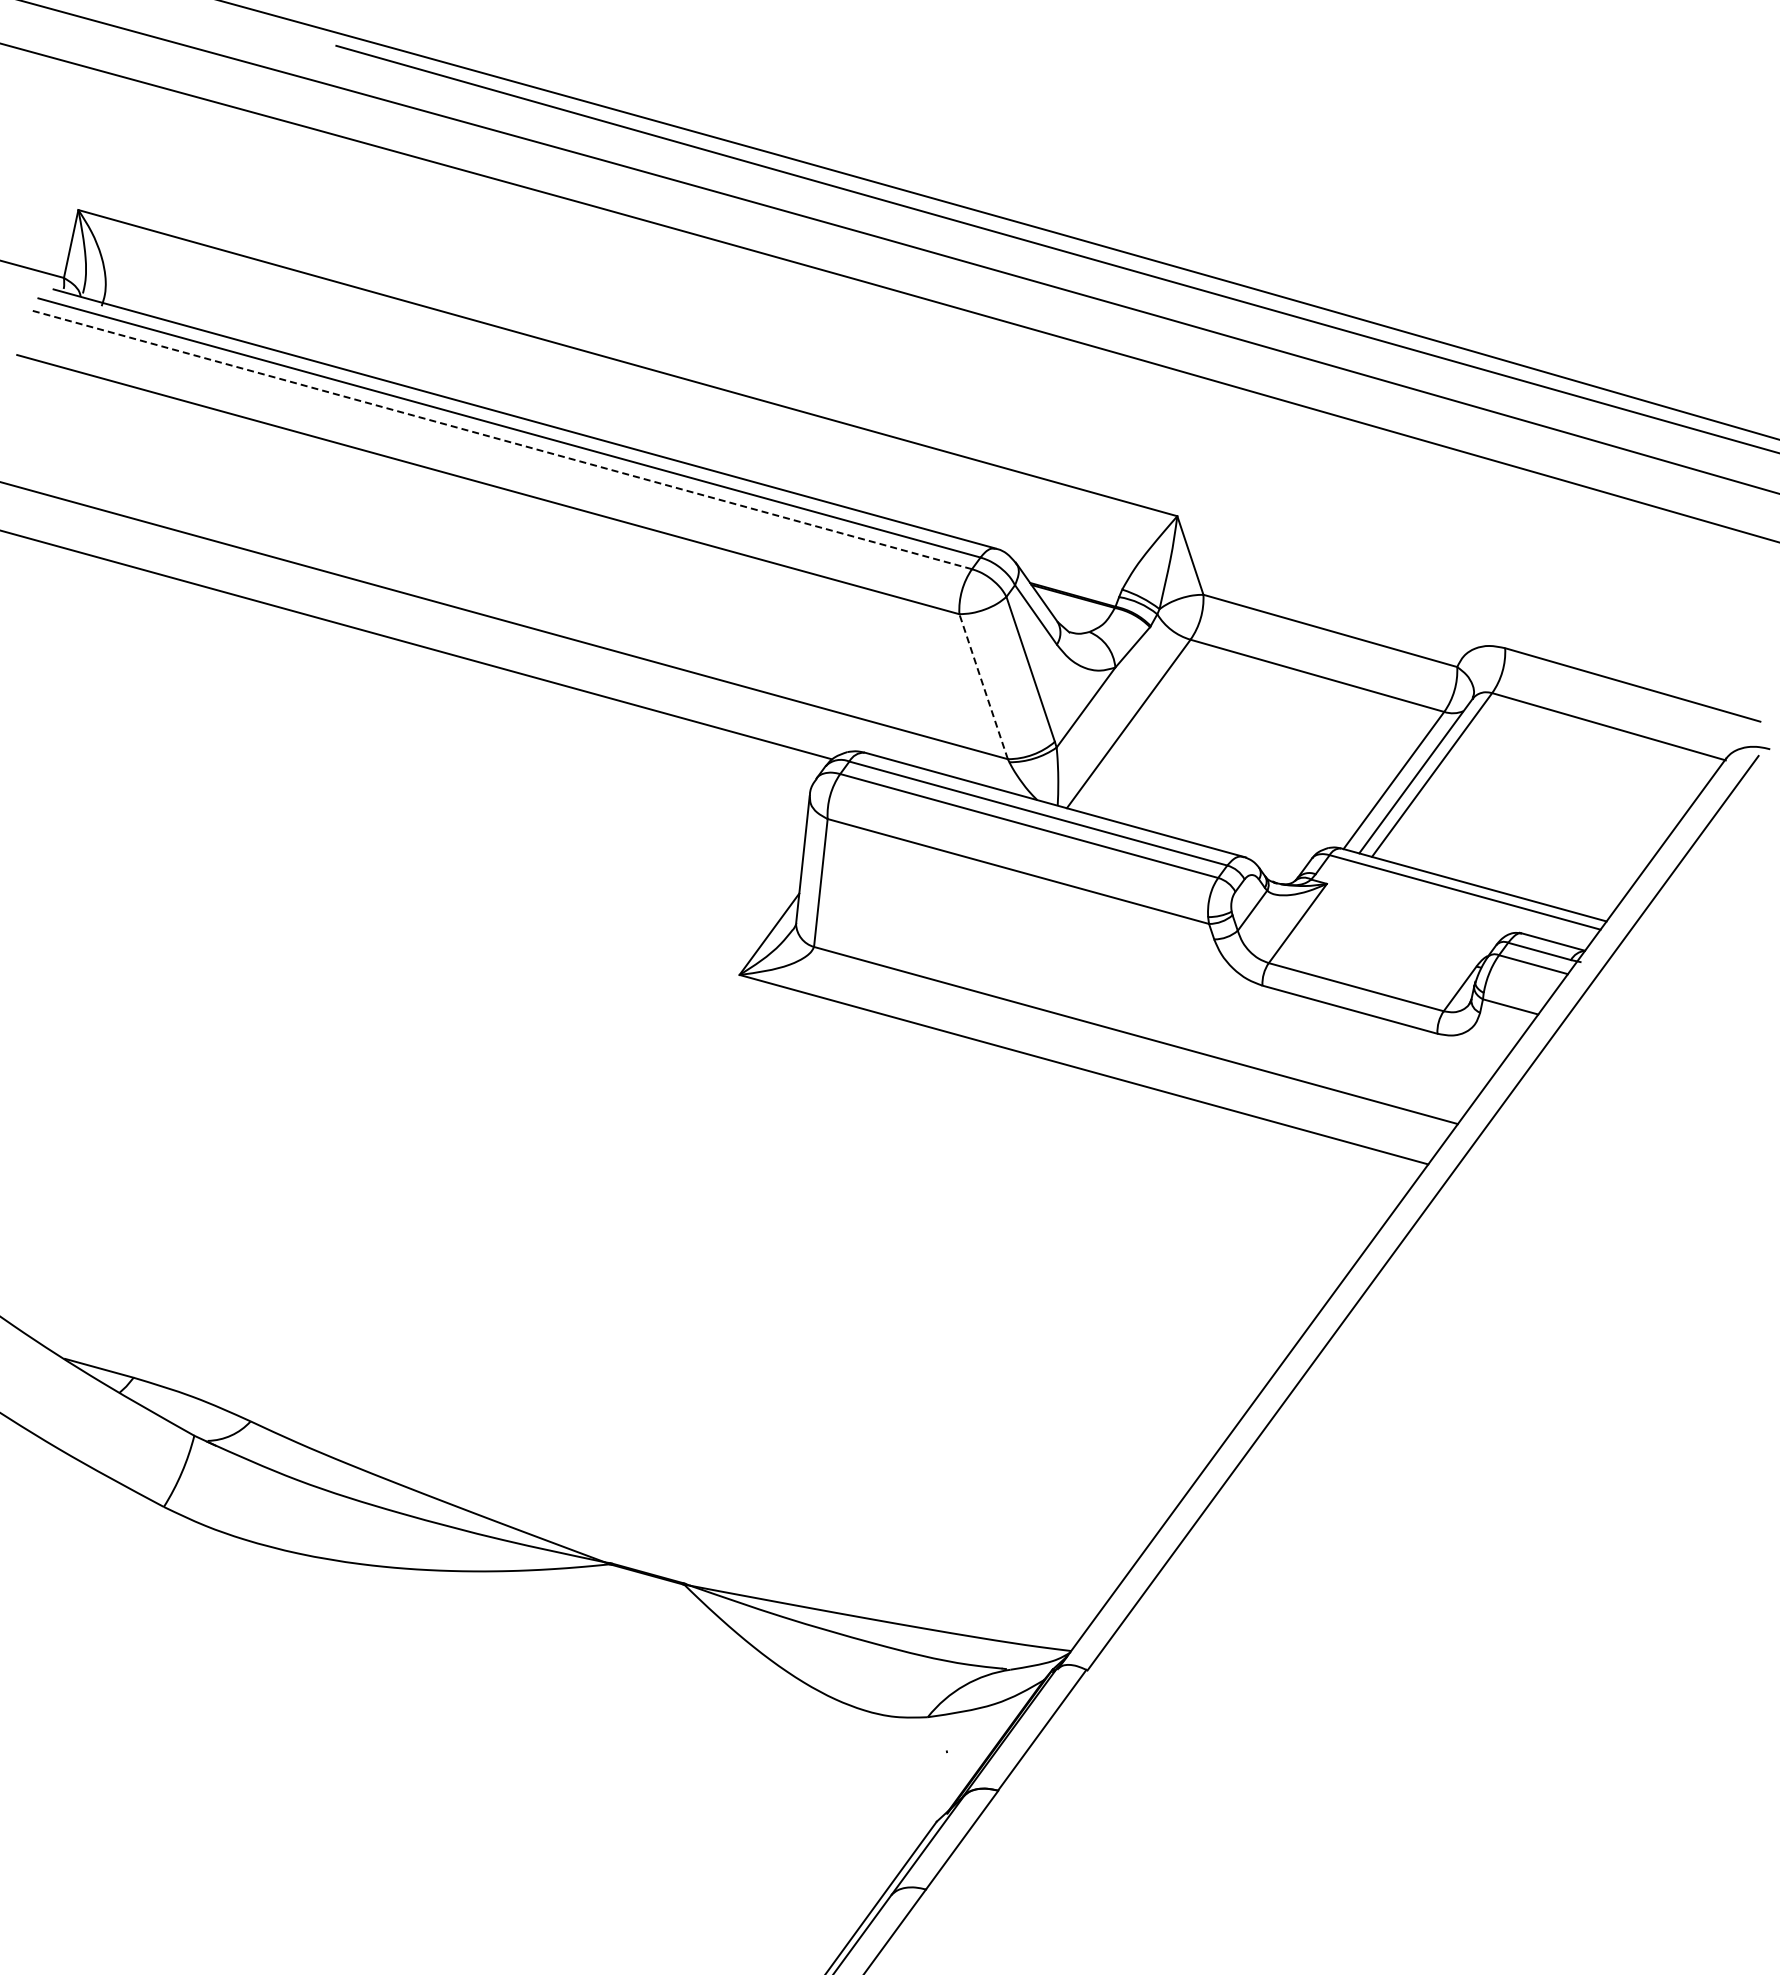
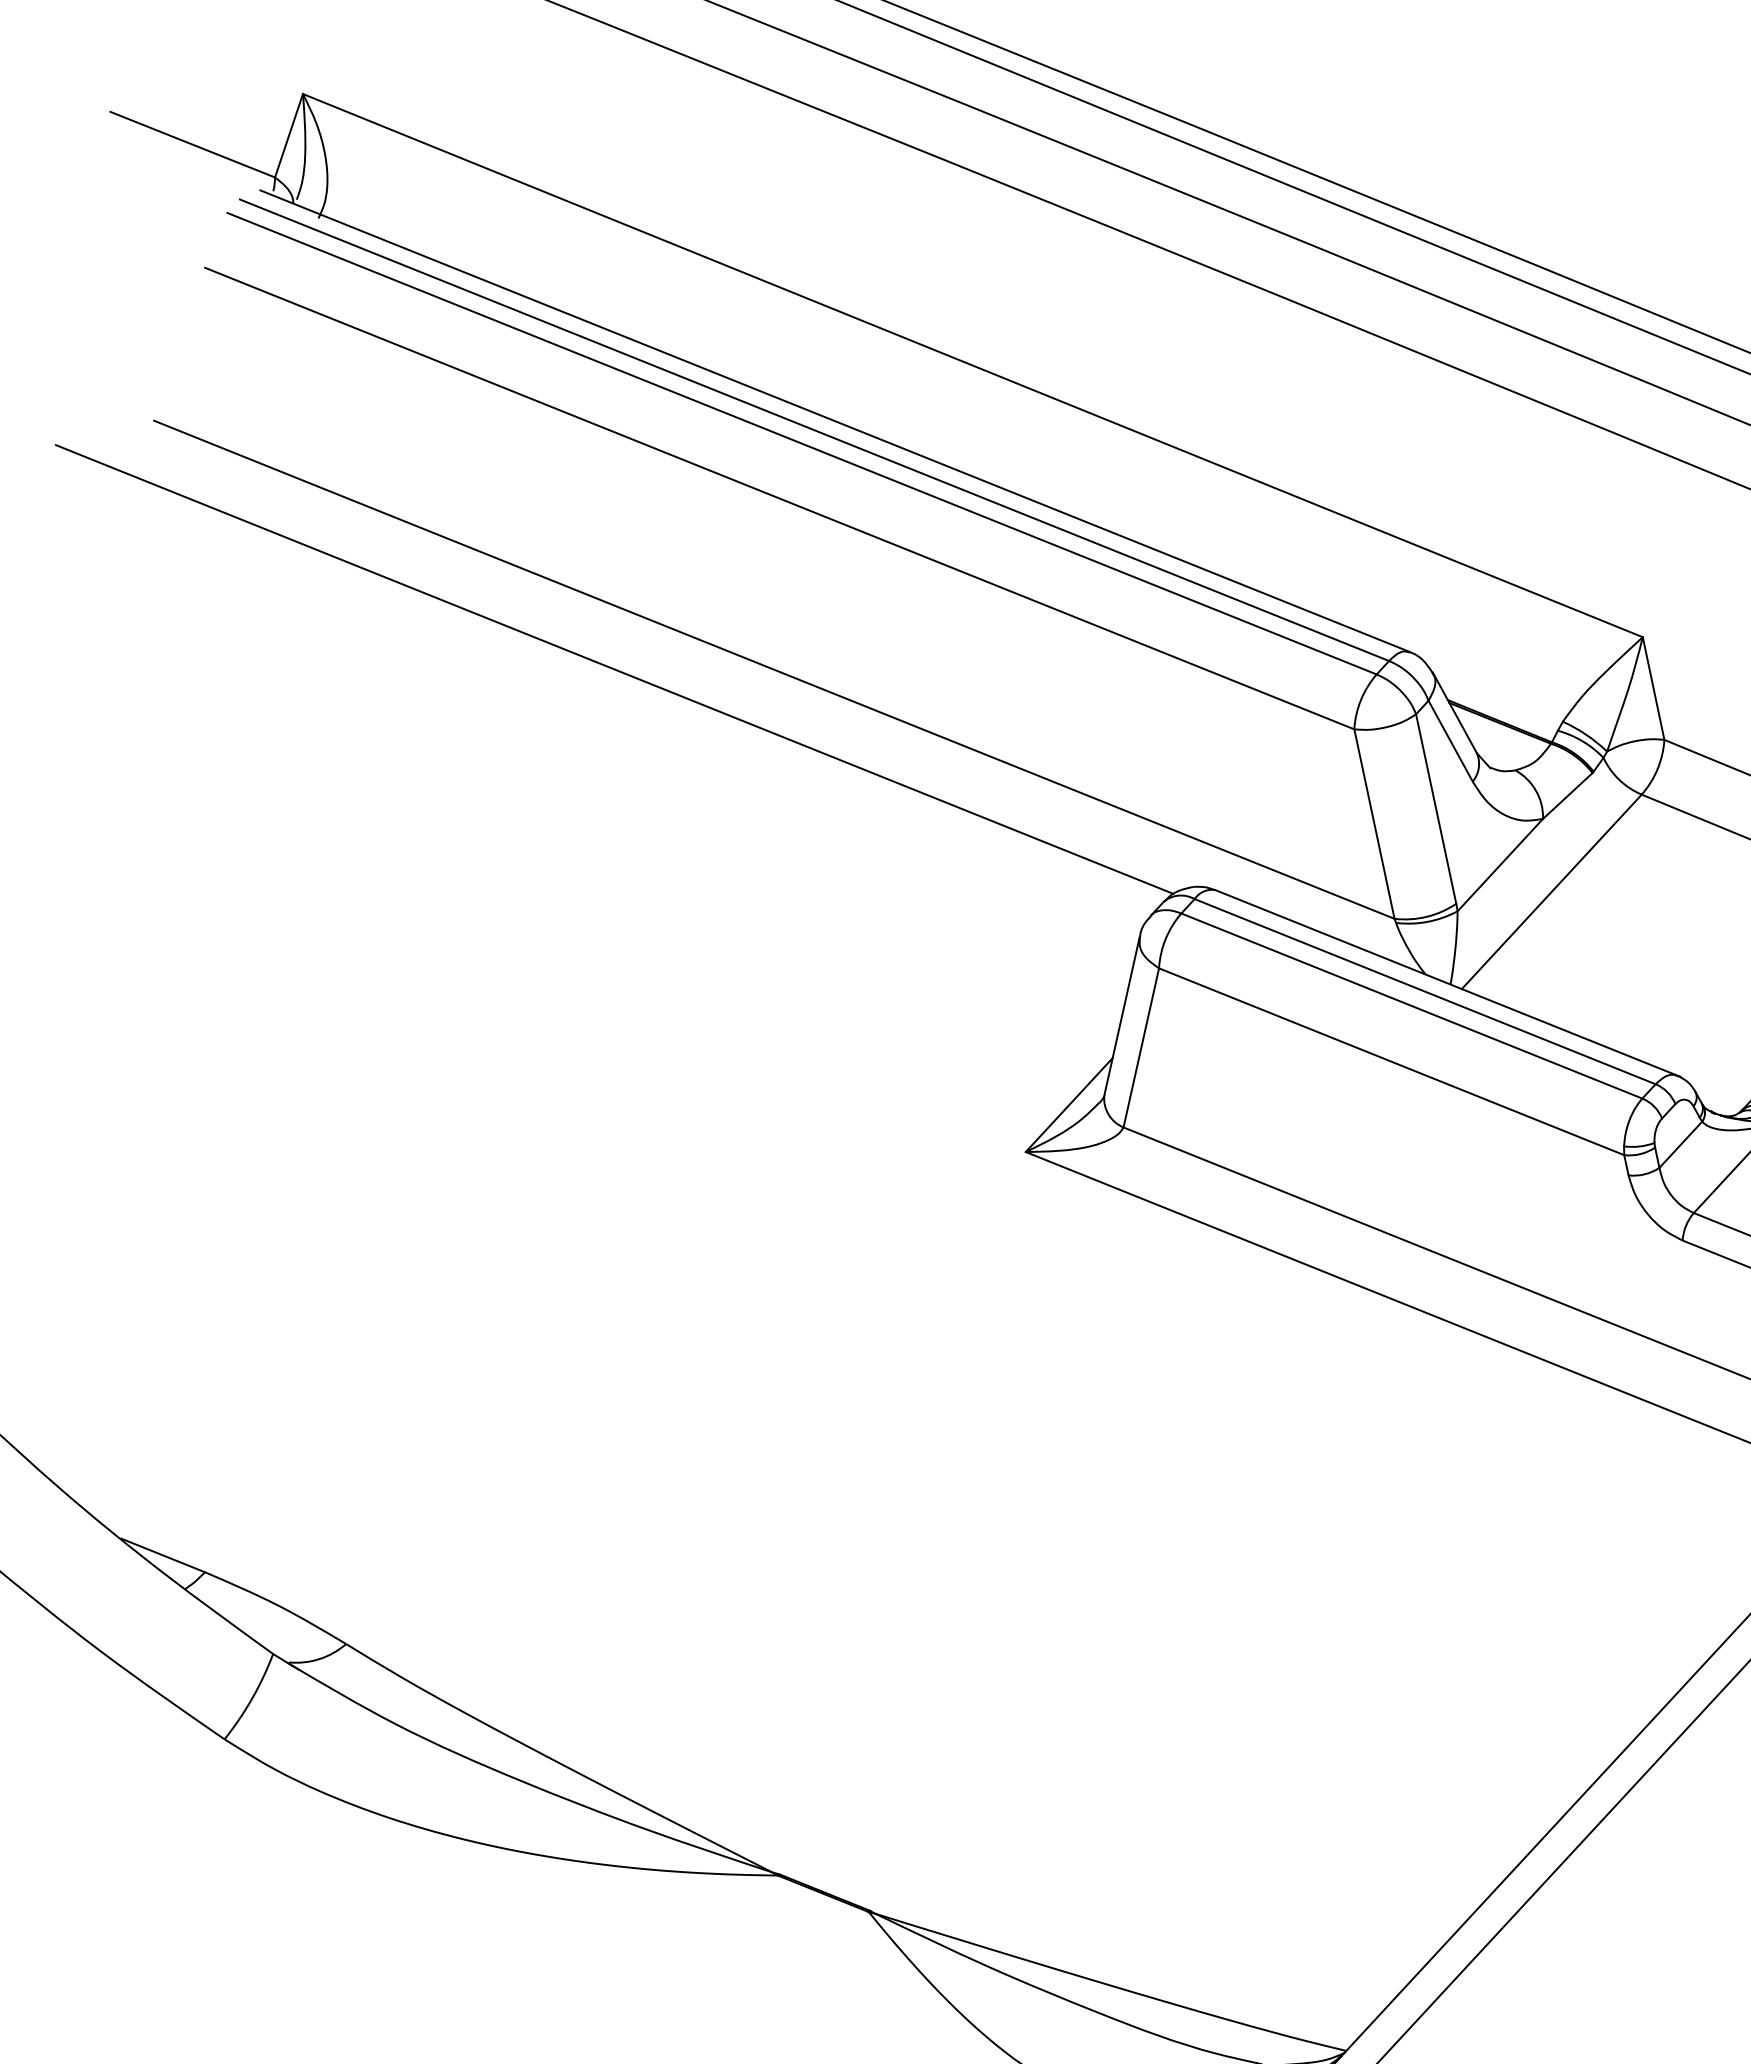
line: (500, 439) -> (801, 443), dashed -> solid
line: (983, 686) -> (1374, 823), dashed -> solid

